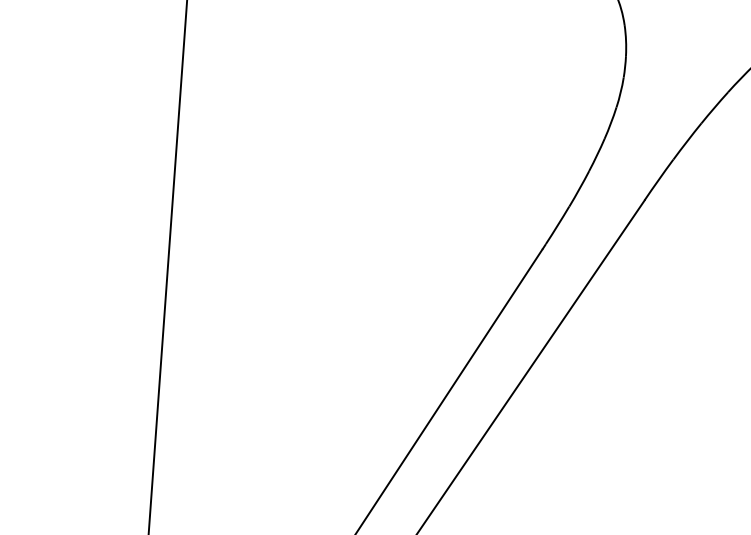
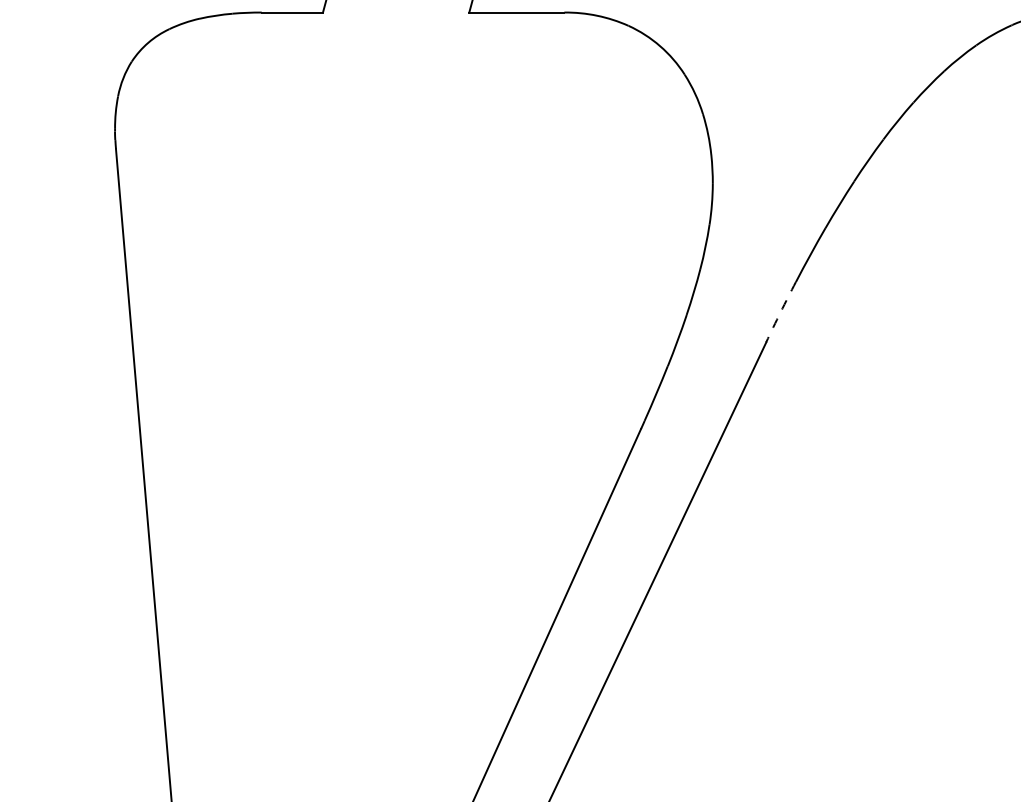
arc: (658, 180) -> (780, 312), solid -> dashed

